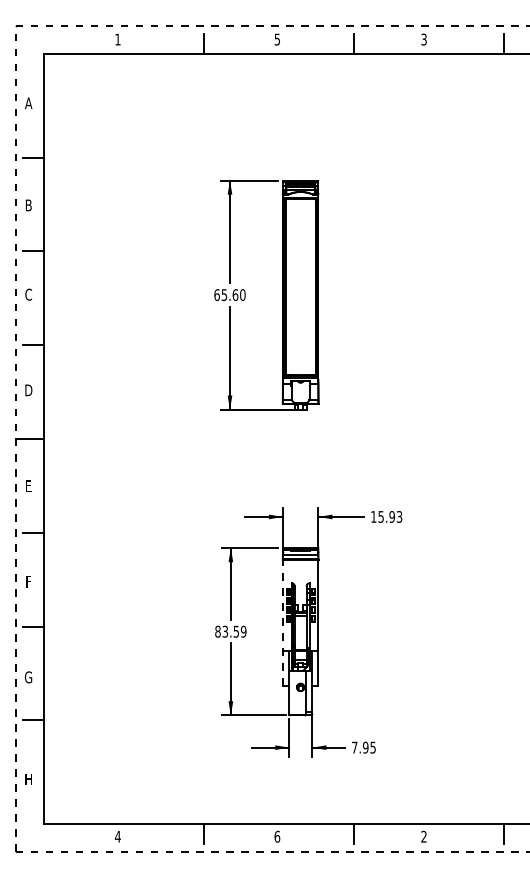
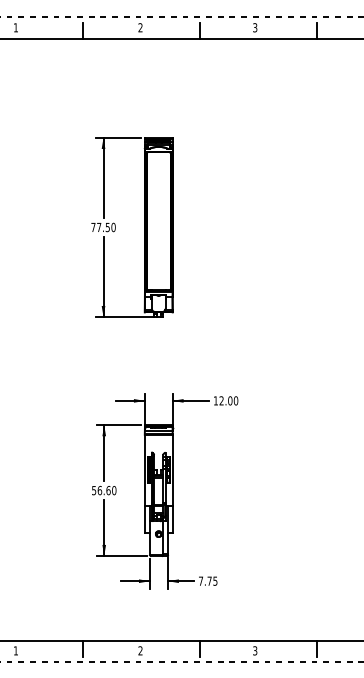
text: (276, 39) -> (139, 27), 5 -> 2
text: (226, 295) -> (100, 227), 65.60 -> 77.50
text: (390, 516) -> (228, 400), 15.93 -> 12.00
line: (282, 623) -> (144, 484), dashed -> solid
text: (230, 631) -> (103, 490), 83.59 -> 56.60
text: (365, 747) -> (209, 581), 7.95 -> 7.75
text: (117, 836) -> (15, 650), 4 -> 1
text: (277, 836) -> (140, 650), 6 -> 2
text: (423, 836) -> (254, 650), 2 -> 3

